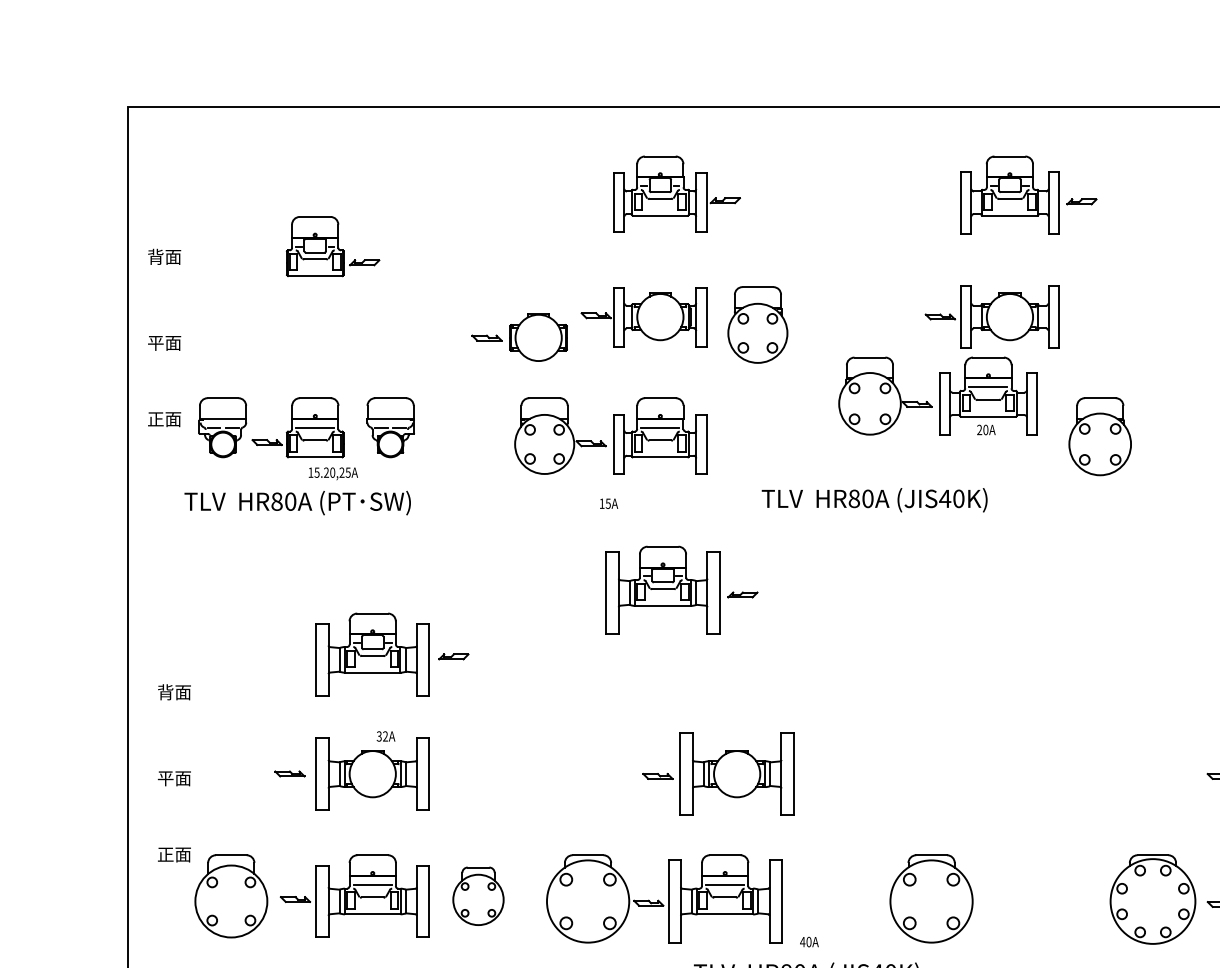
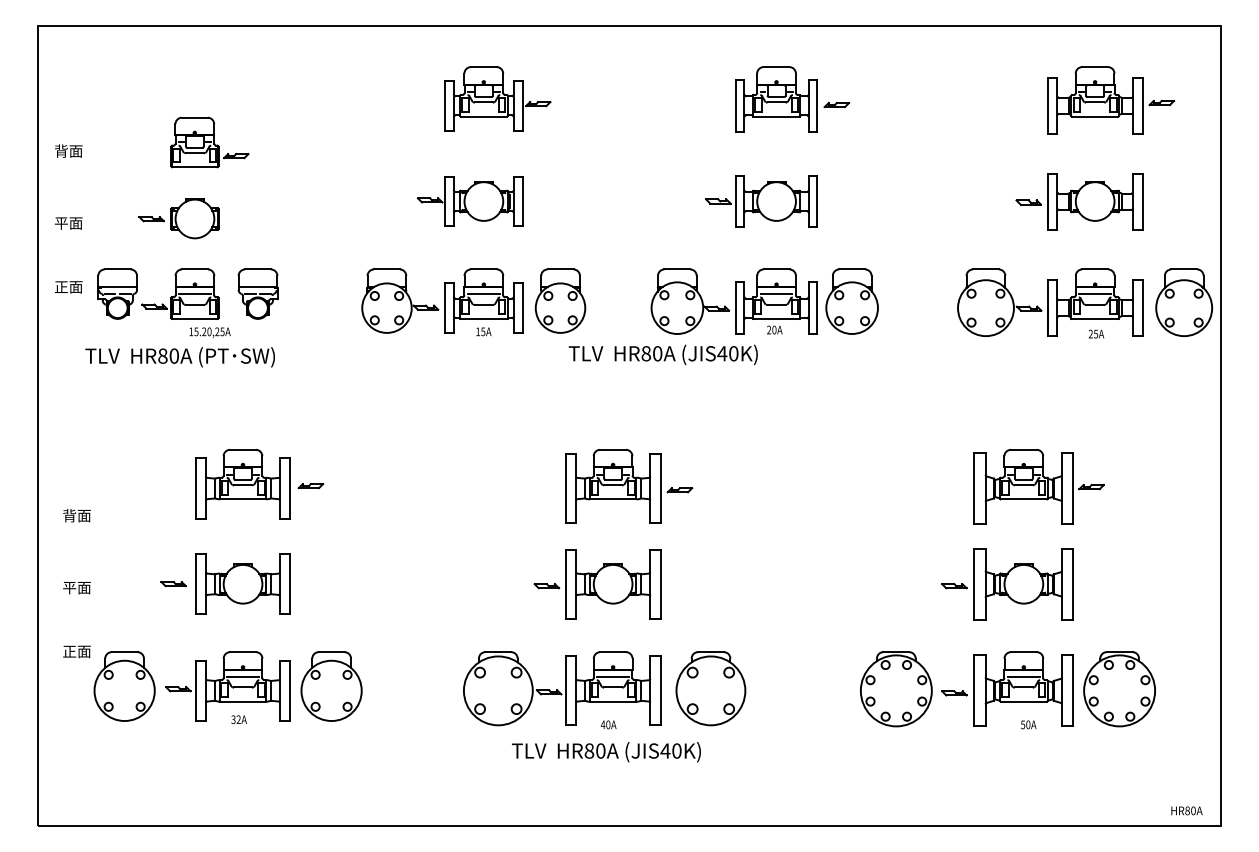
part: (757, 324) -> (560, 300), moved
part: (519, 337) -> (178, 218), moved
part: (937, 395) -> (733, 301), moved
text: (608, 503) -> (483, 331), moved
part: (682, 590) -> (629, 486), moved
text: (385, 736) -> (238, 719), moved
part: (718, 774) -> (597, 584), moved
part: (478, 896) -> (331, 686), size x1.43
part: (664, 898) -> (562, 688), moved

